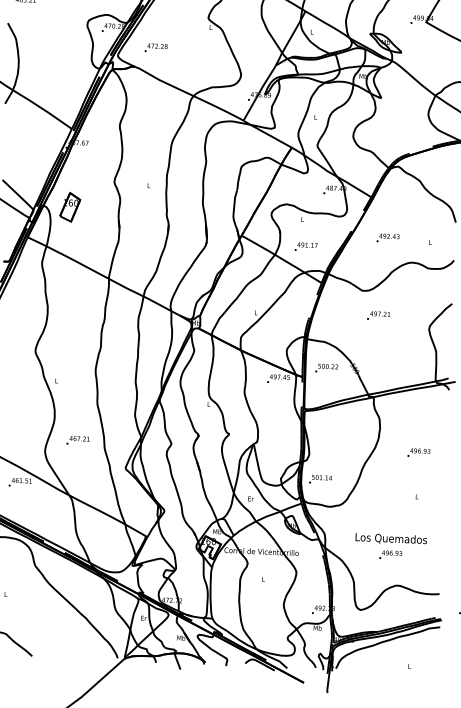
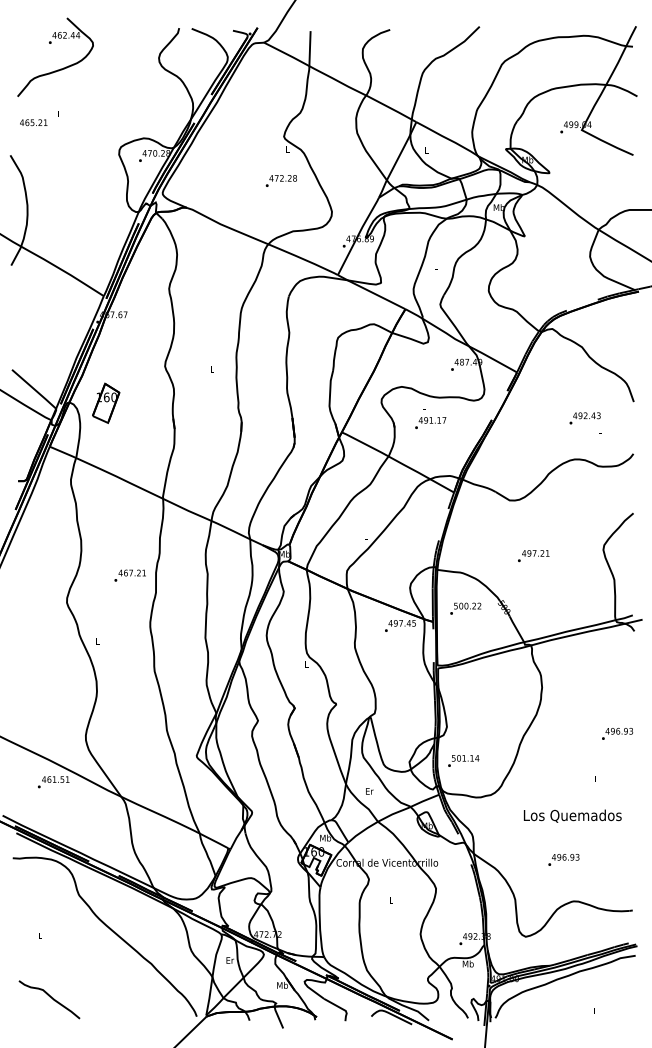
text: (155, 47) -> (280, 180), moved
text: (387, 238) -> (584, 418), moved
text: (305, 247) -> (430, 423), moved
text: (378, 316) -> (533, 556), moved
text: (77, 440) -> (129, 575), moved
text: (418, 452) -> (617, 733), moved
text: (391, 538) -> (572, 815), moved

